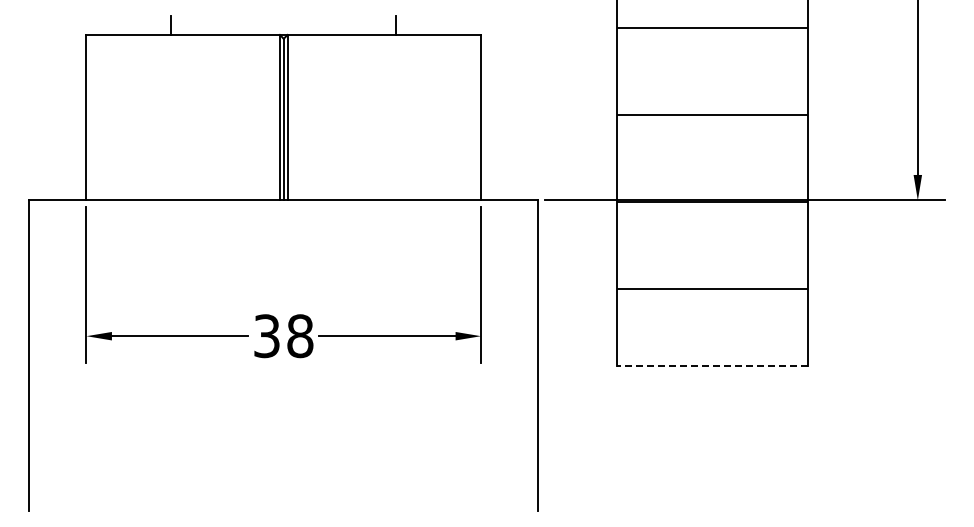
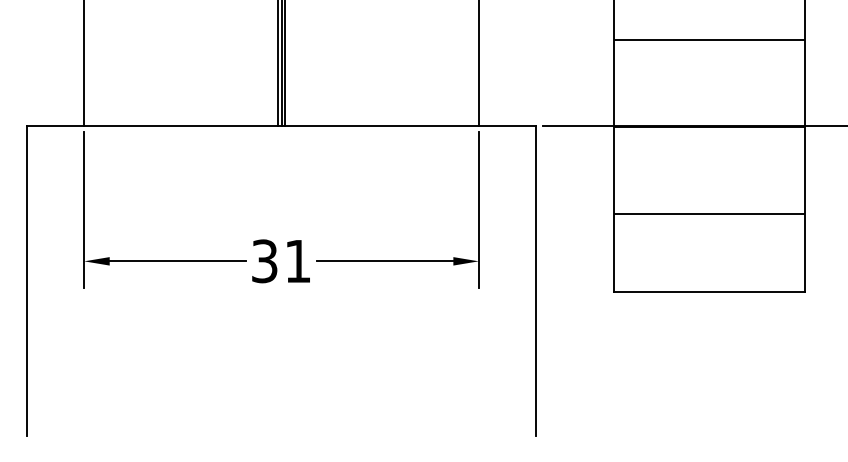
text: (300, 336) -> (298, 261), 38 -> 31
line: (711, 366) -> (709, 291), dashed -> solid

